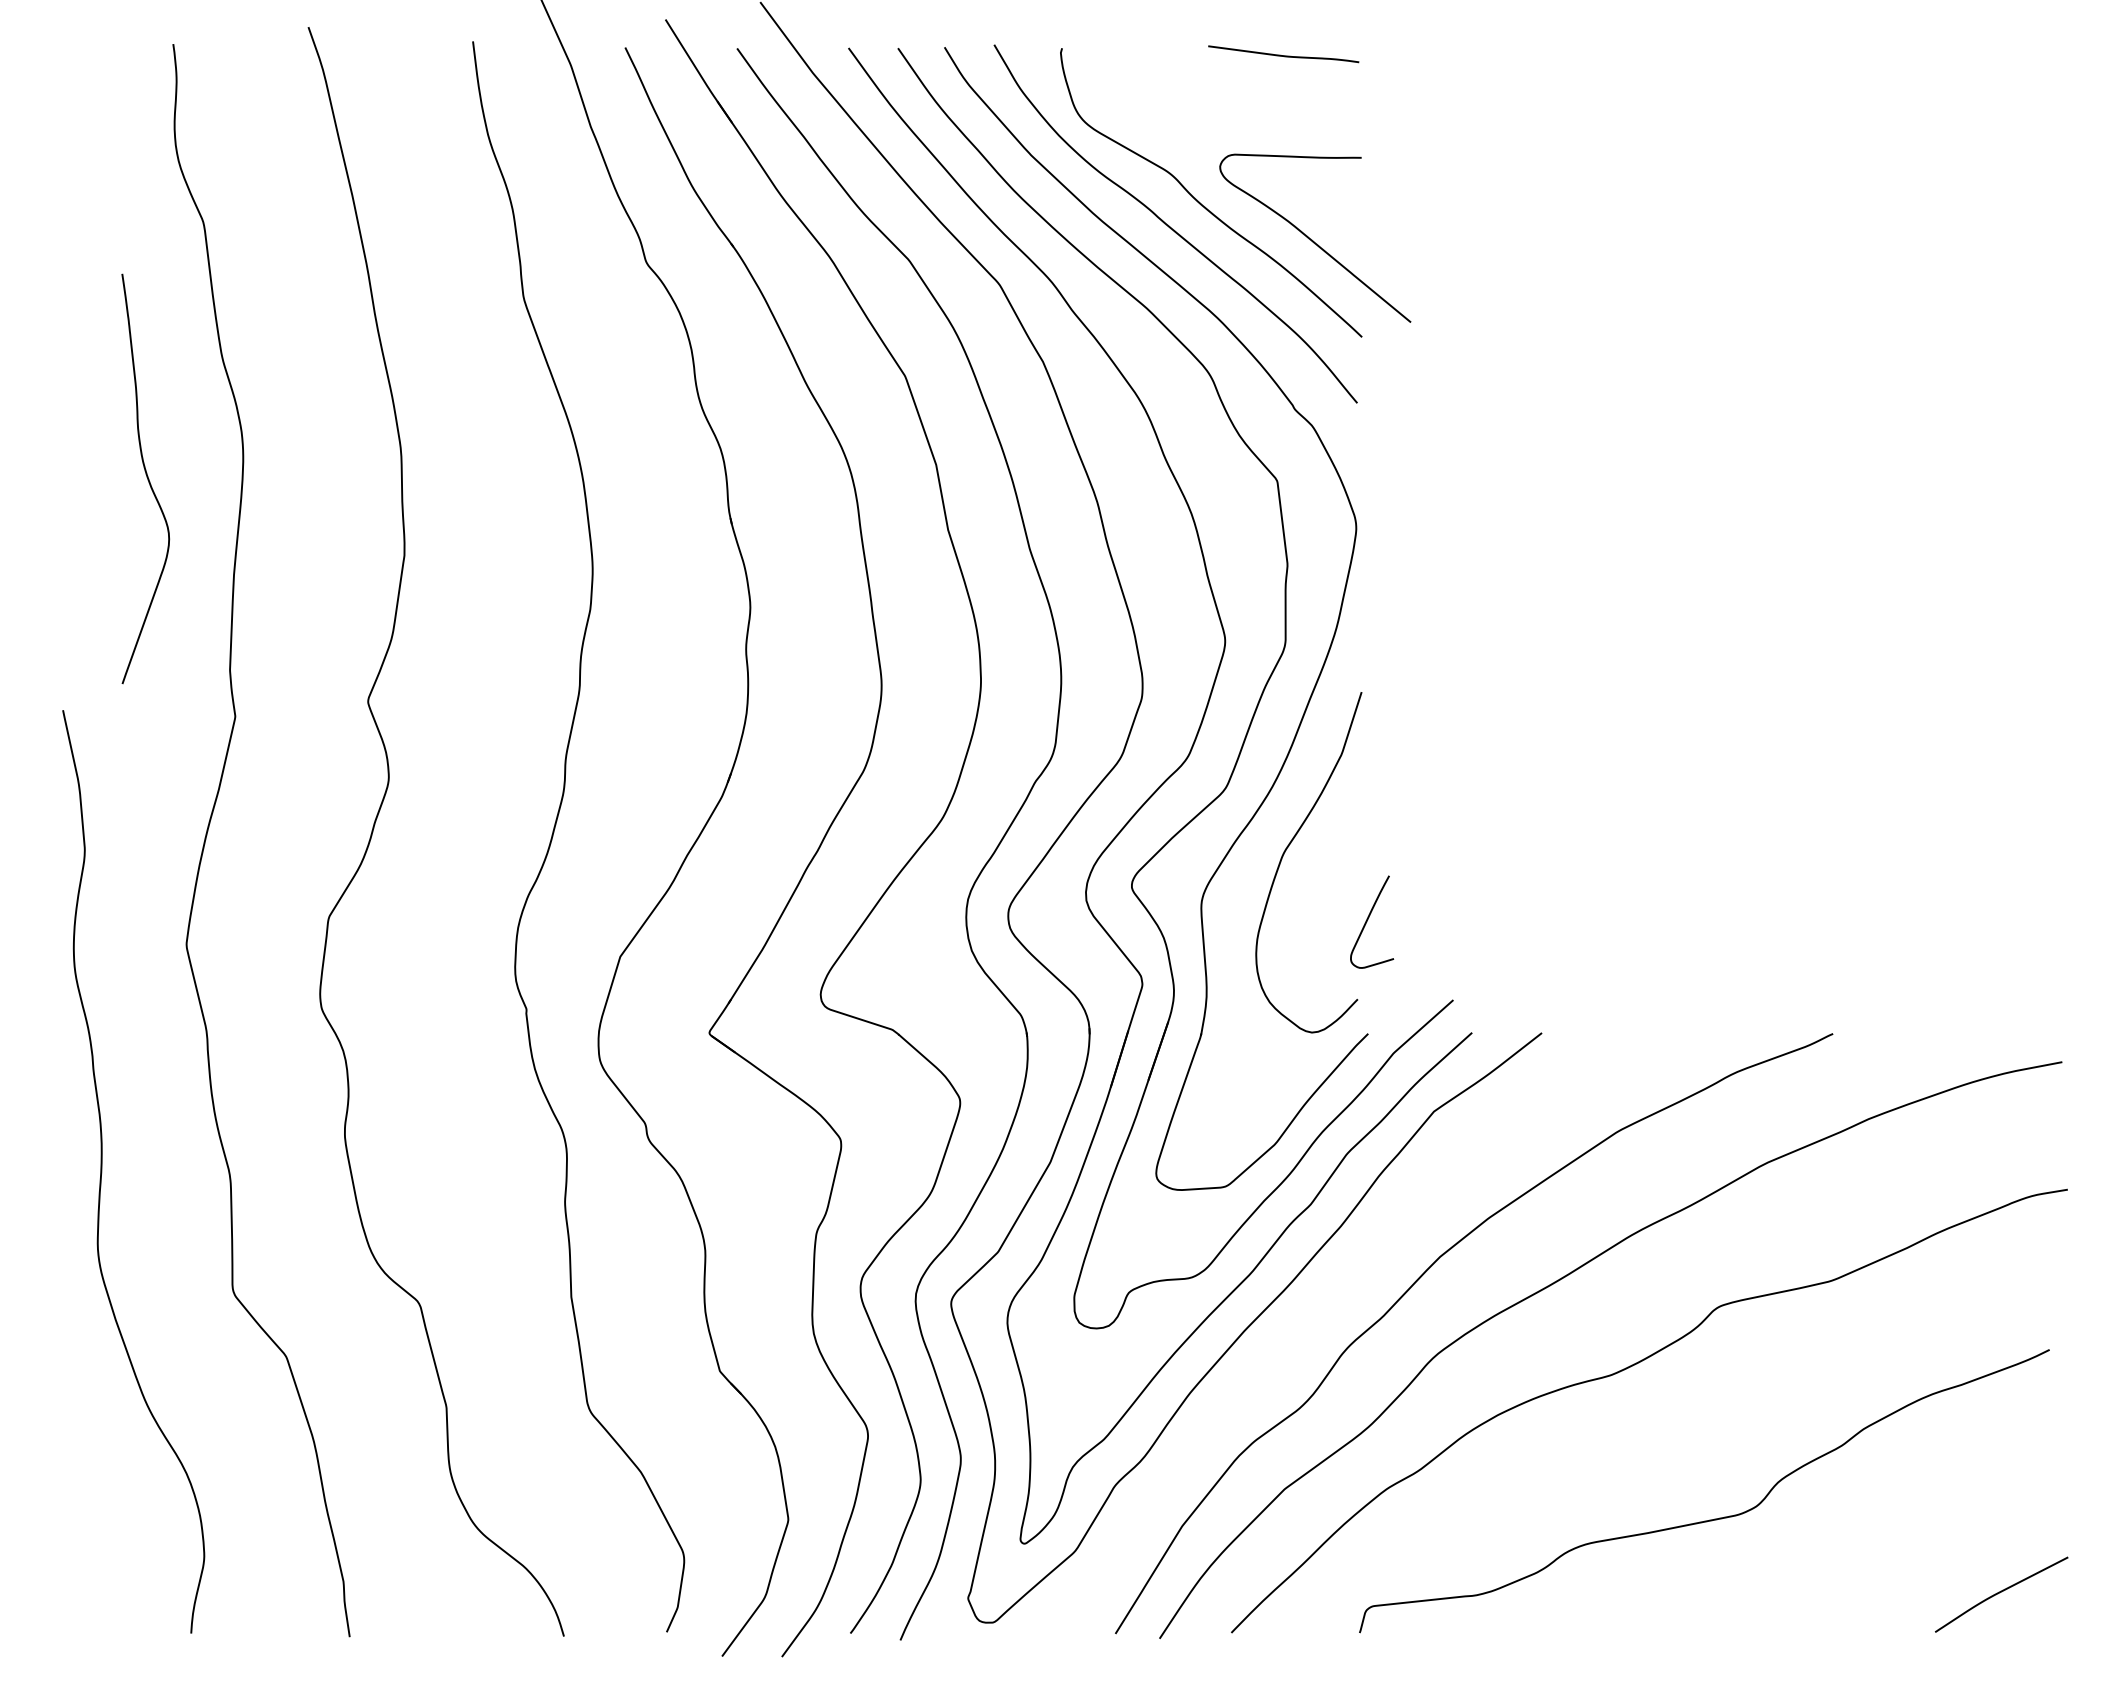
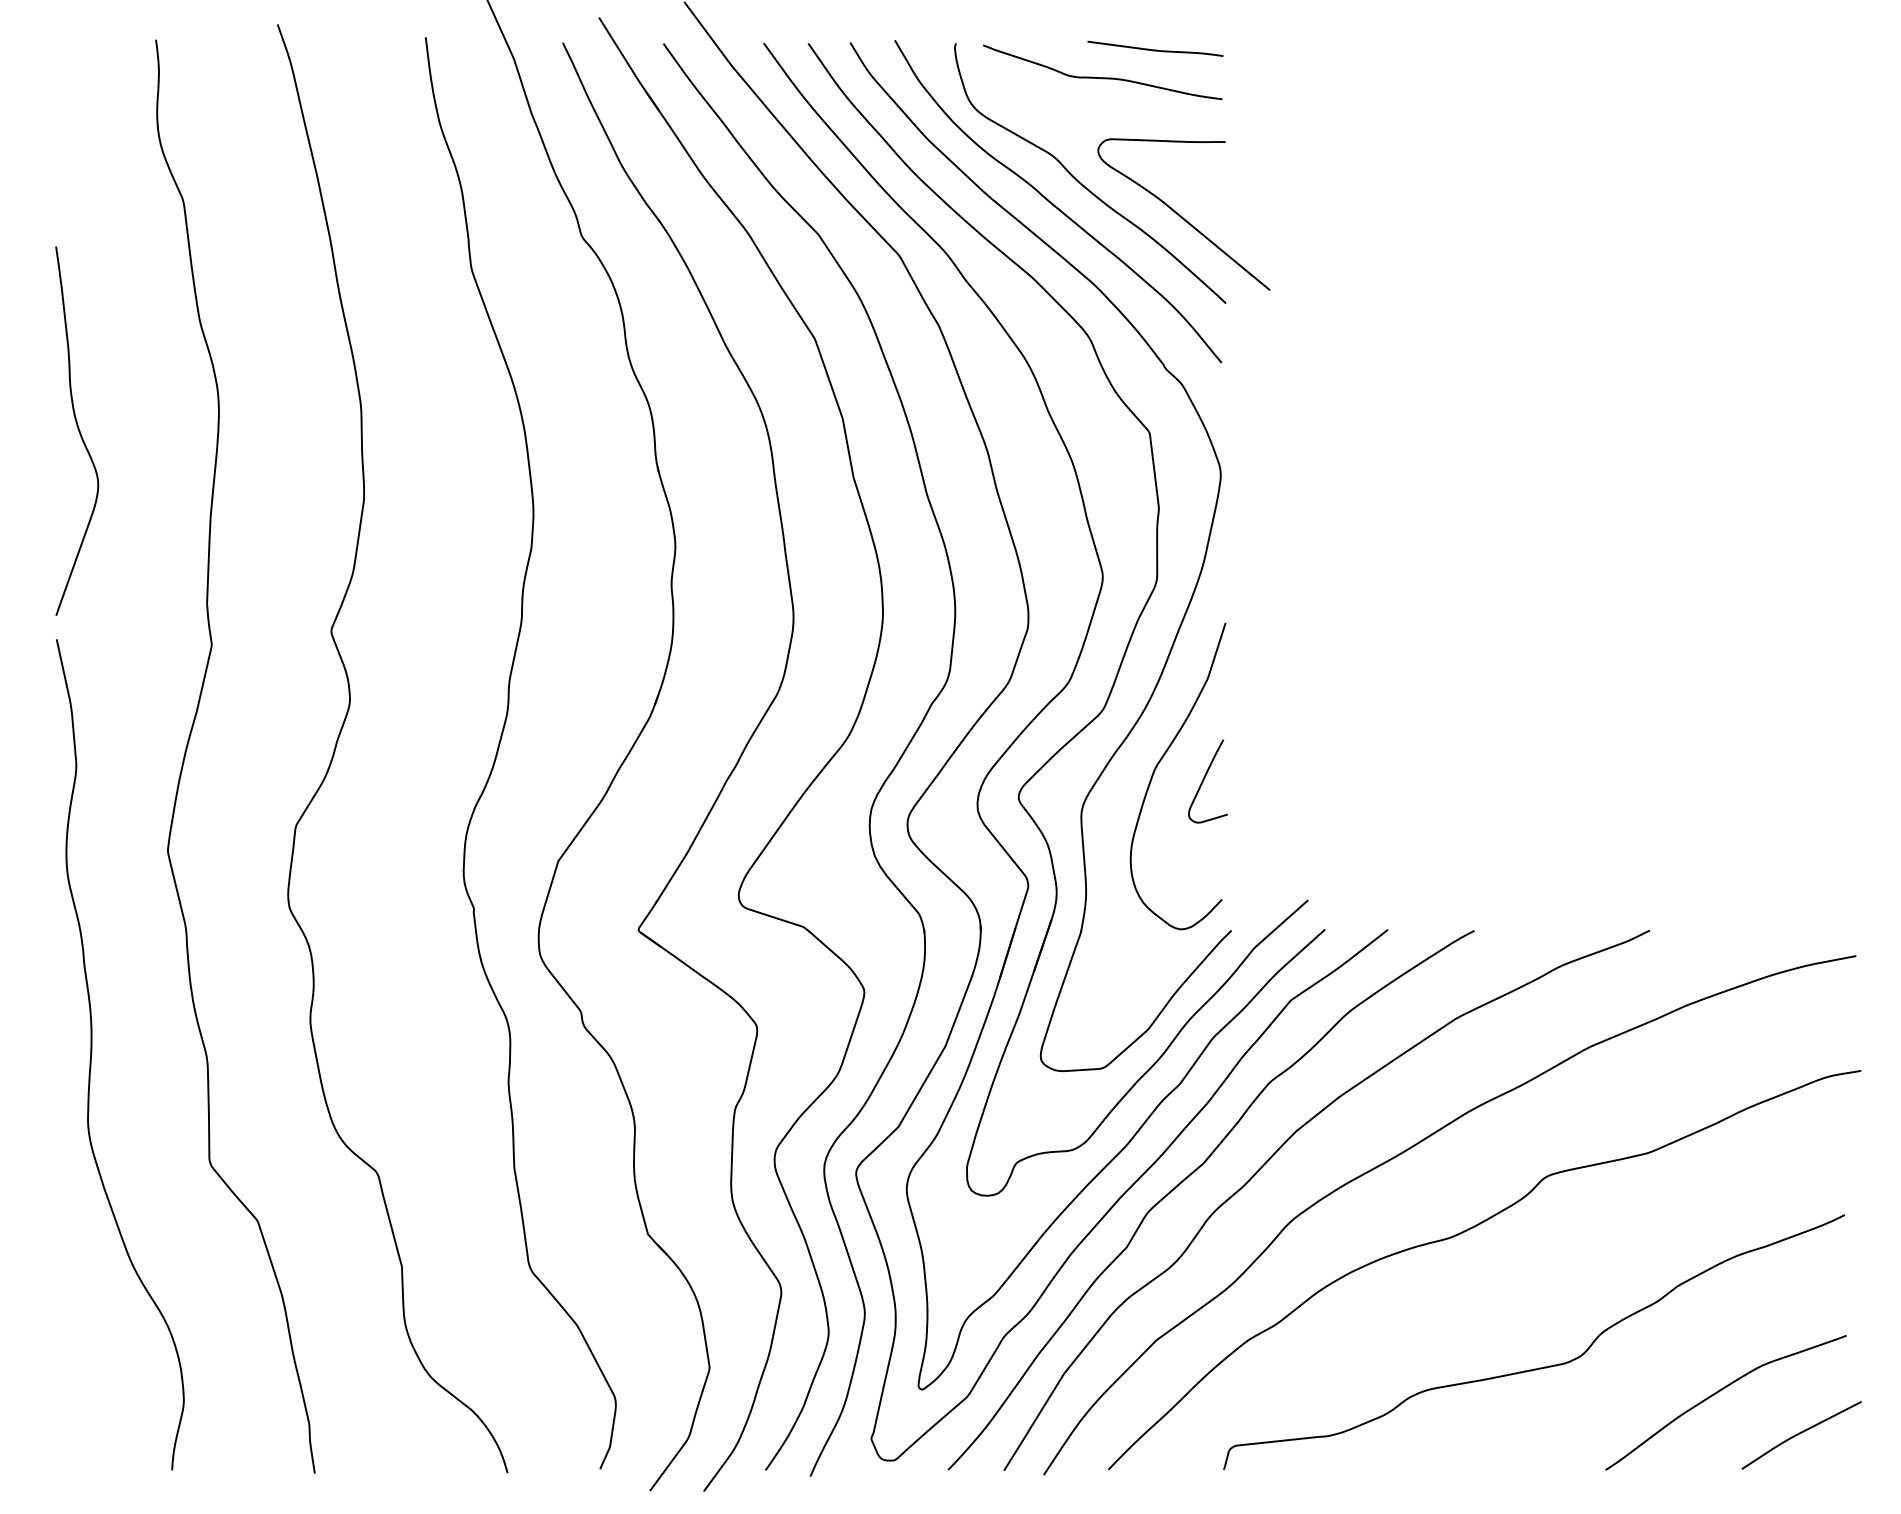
curve: (1224, 85) -> (1102, 76), added
curve: (146, 477) -> (77, 429), moved
curve: (1368, 919) -> (1204, 779), moved
curve: (1321, 1307) -> (1189, 1176), added
curve: (1910, 1546) -> (1719, 1392), added

